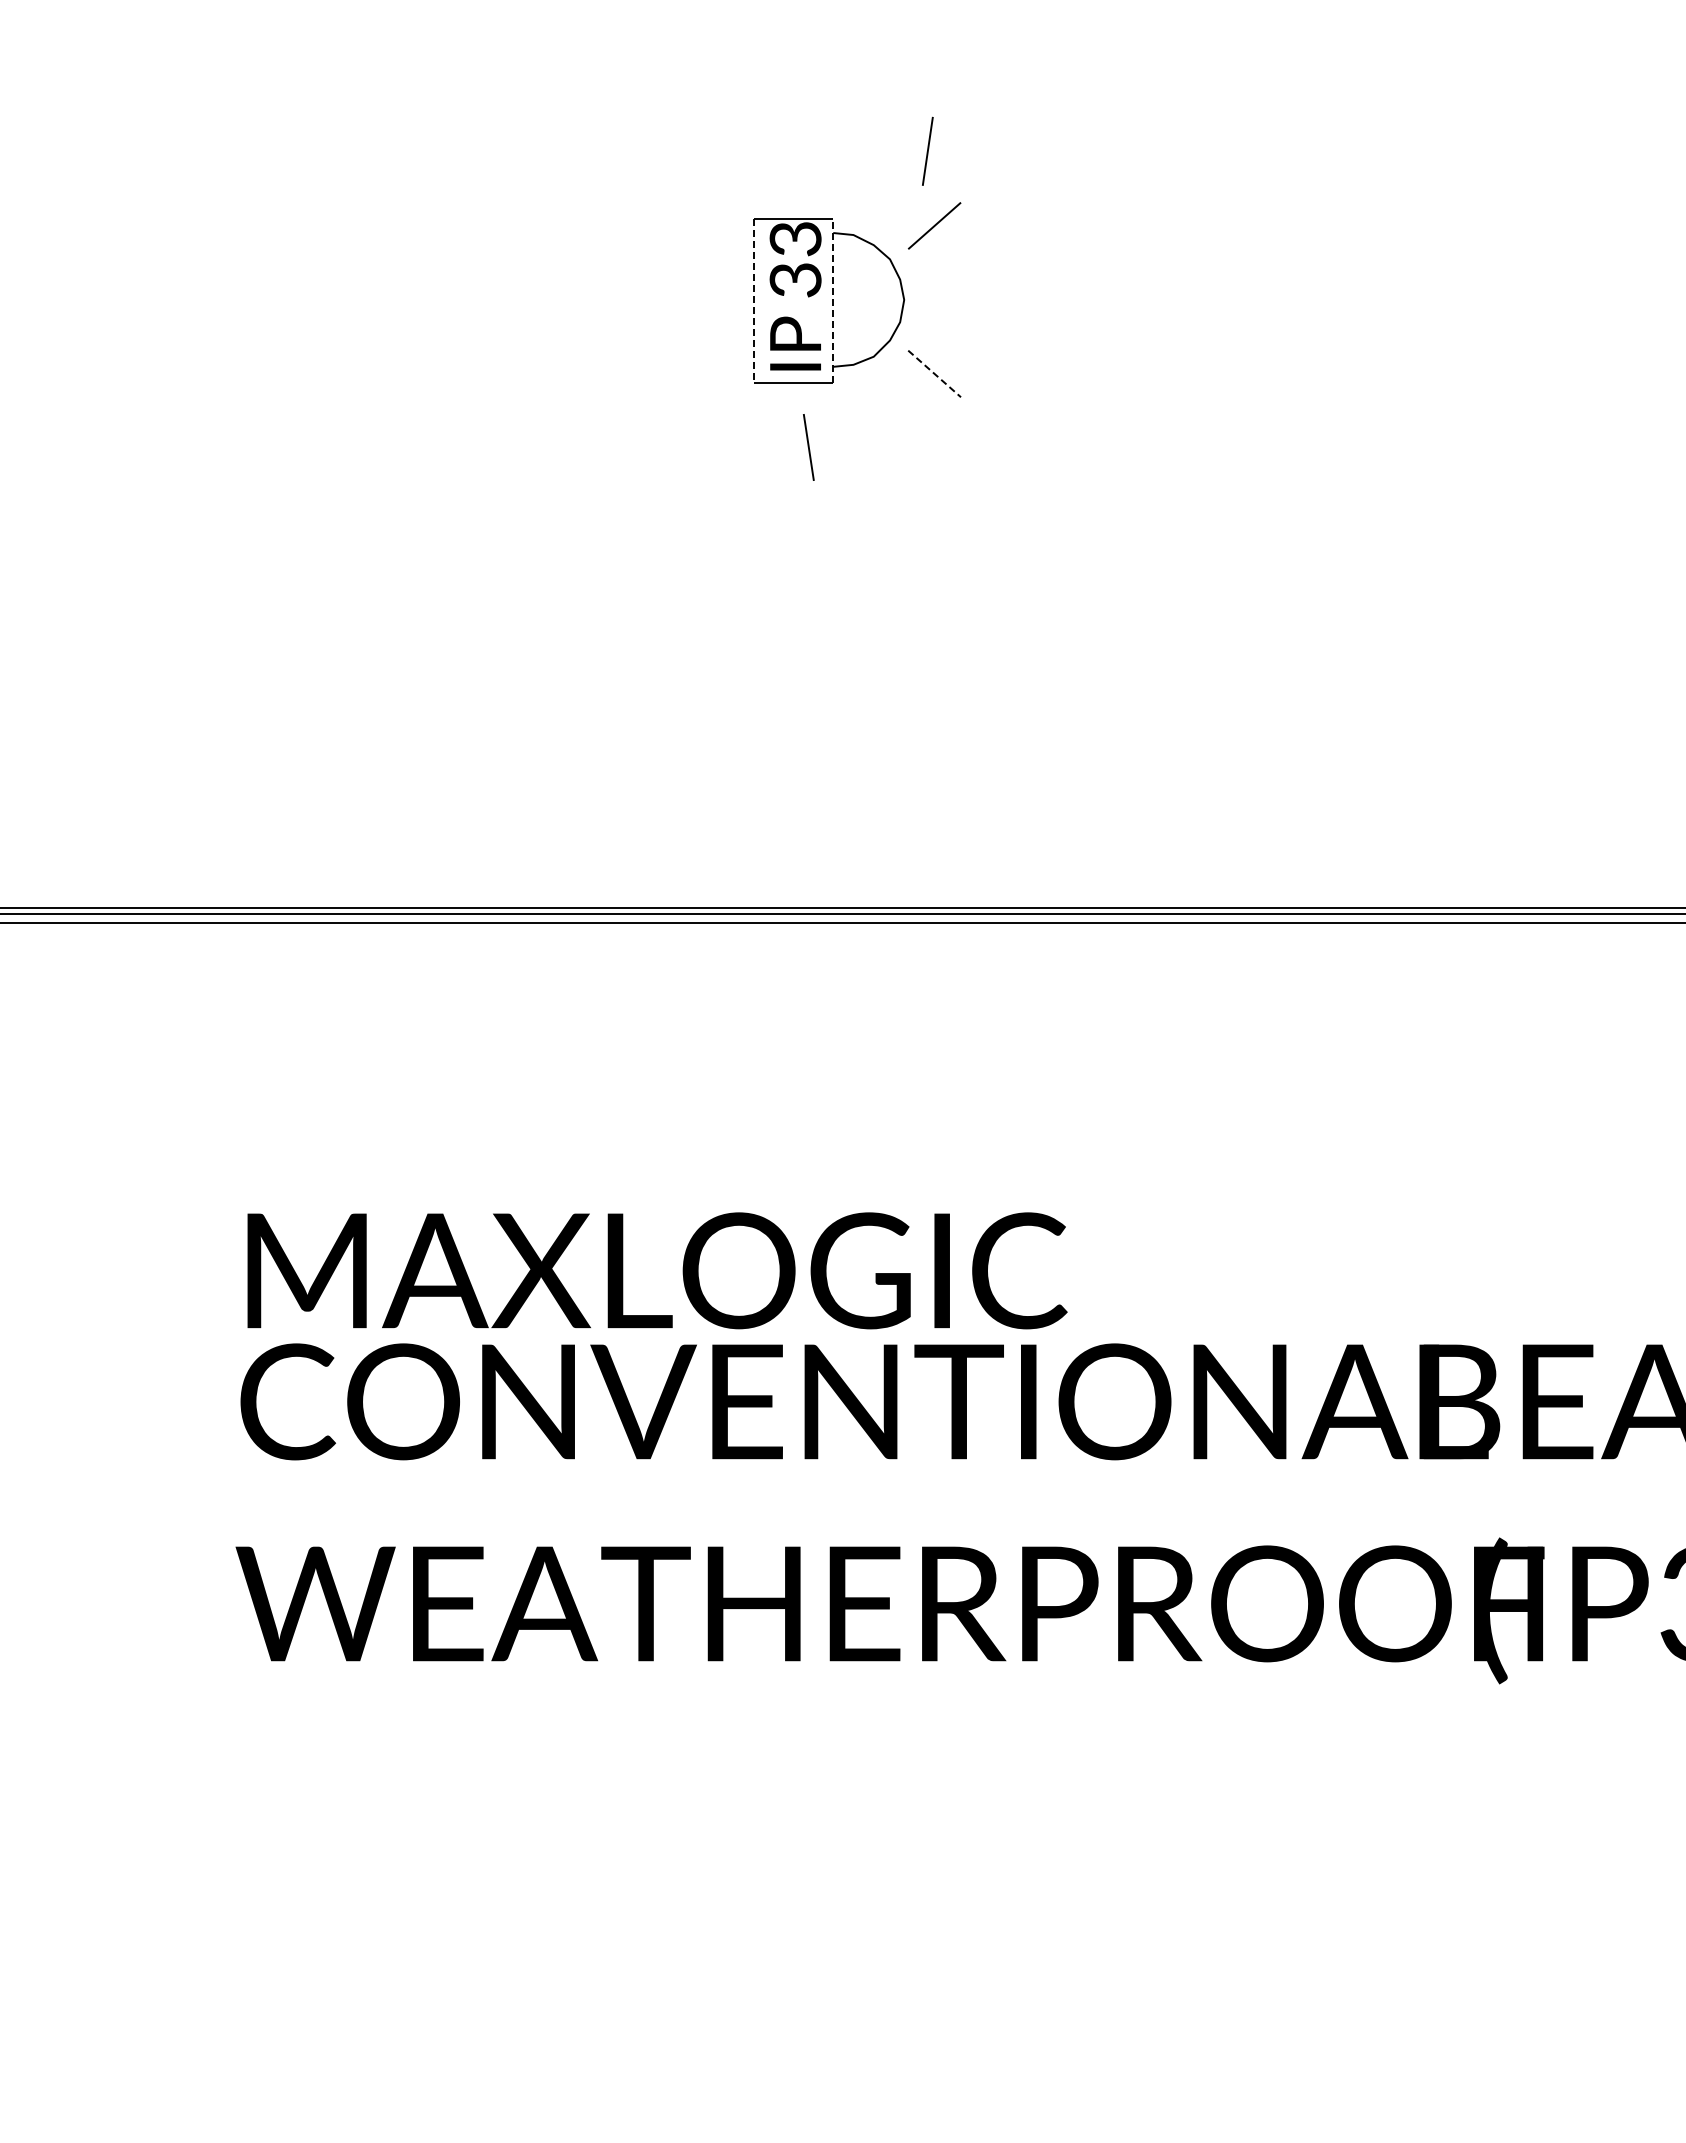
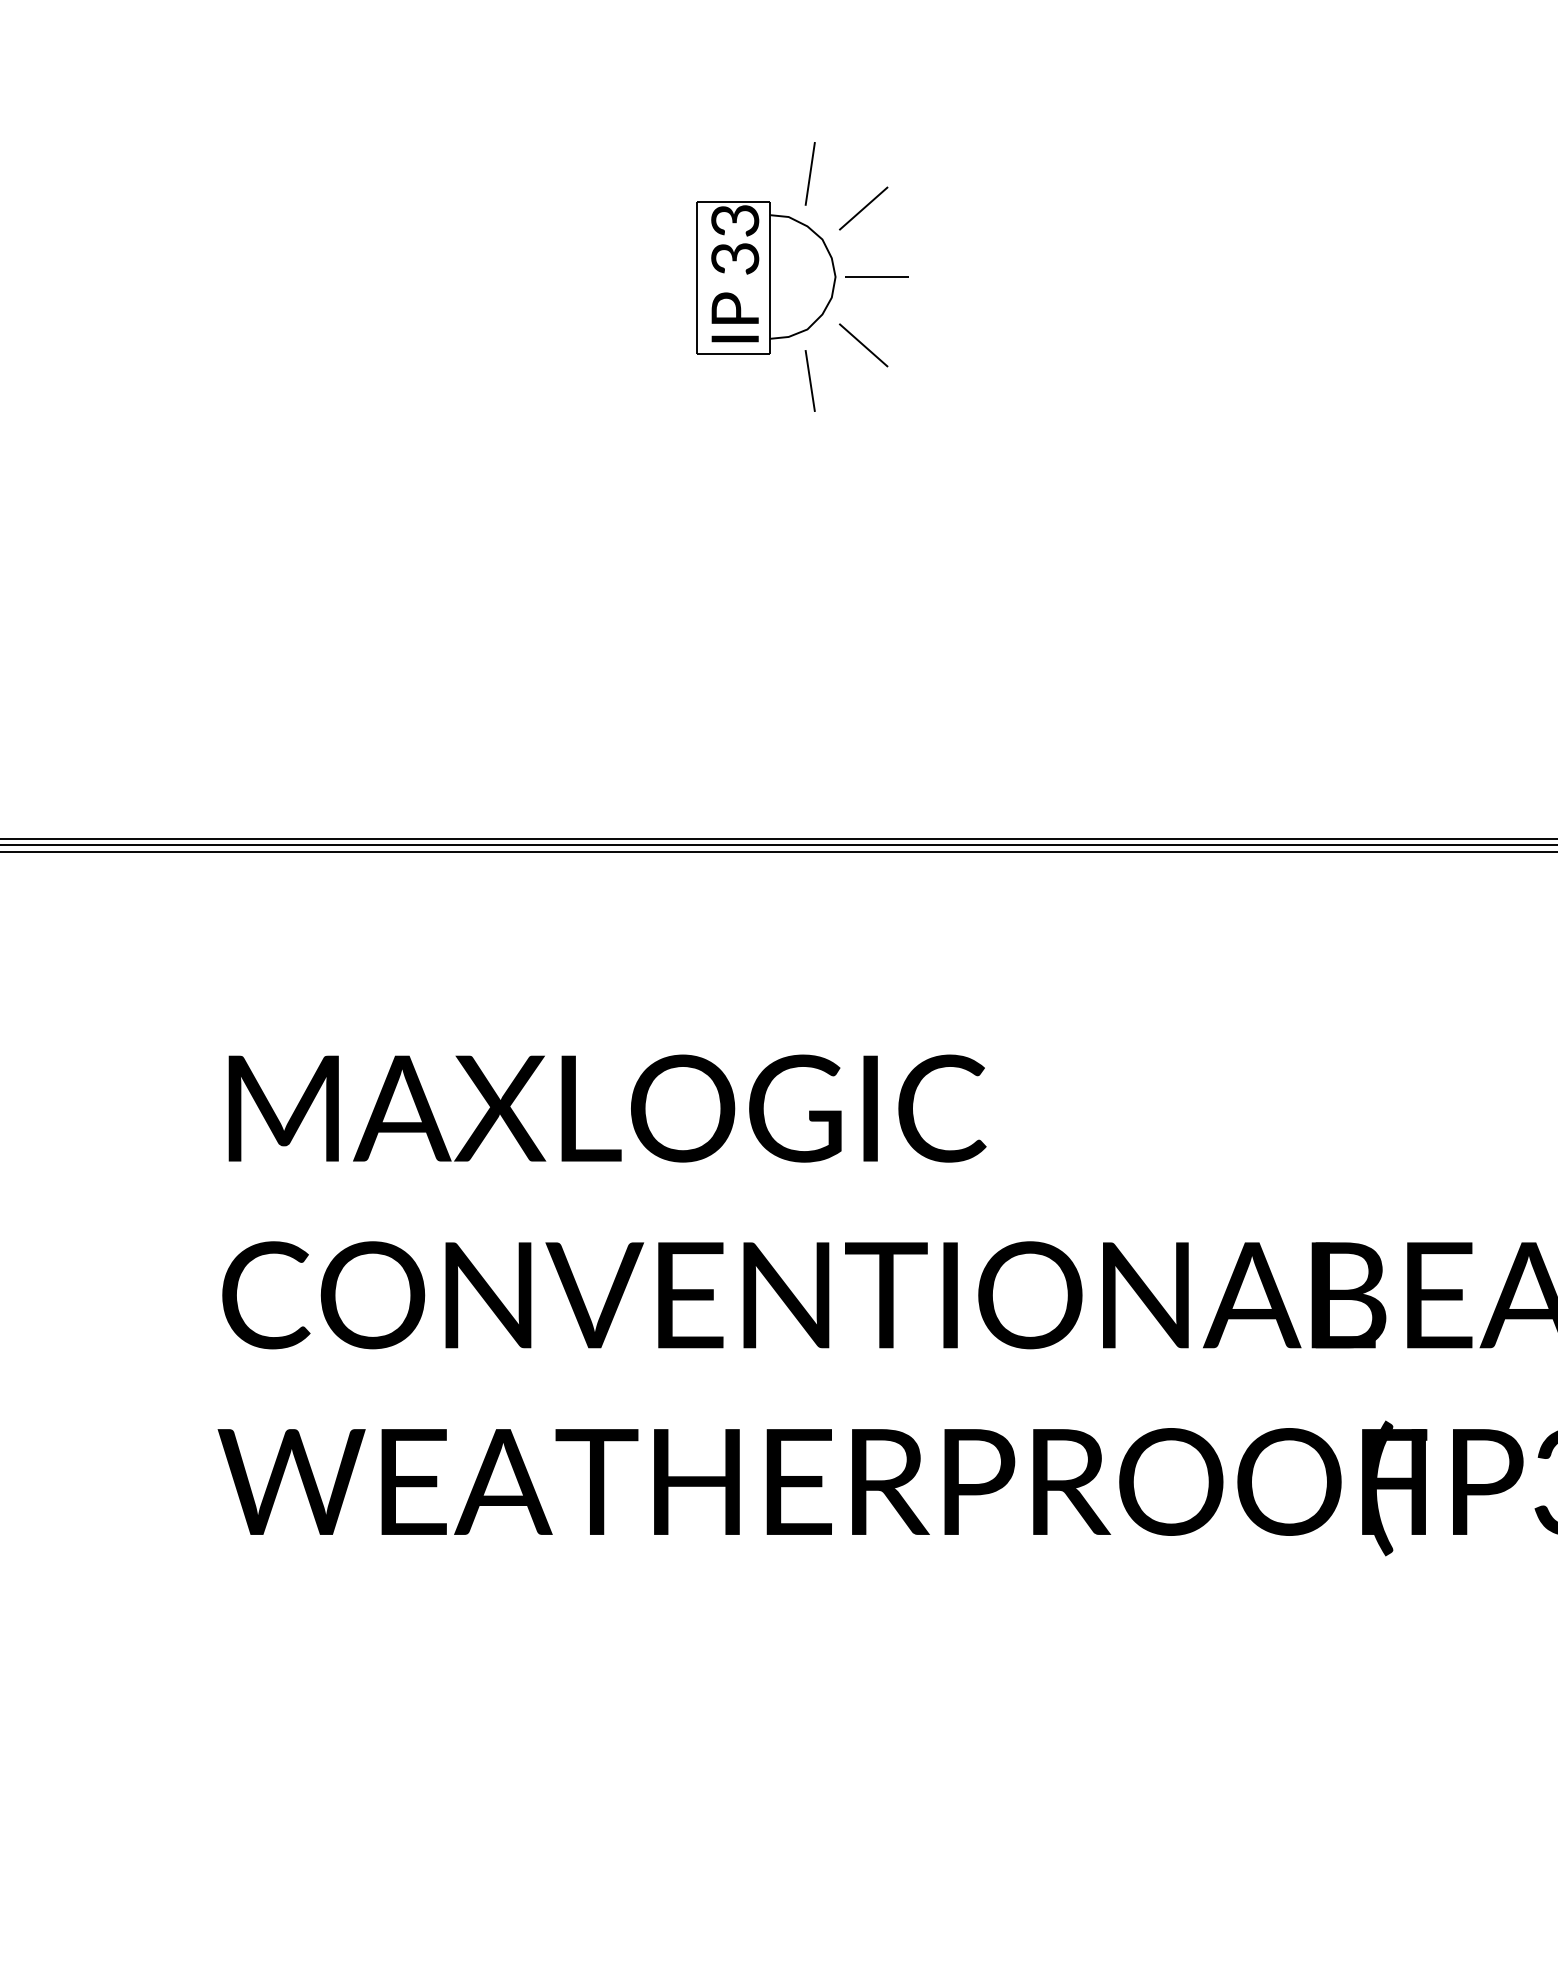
line: (927, 150) -> (809, 173), moved
line: (948, 299) -> (876, 276), added
line: (833, 300) -> (770, 277), dashed -> solid
line: (754, 301) -> (697, 278), dashed -> solid
line: (935, 374) -> (864, 345), dashed -> solid
line: (808, 447) -> (809, 381), moved
text: (657, 1270) -> (607, 1108), moved

